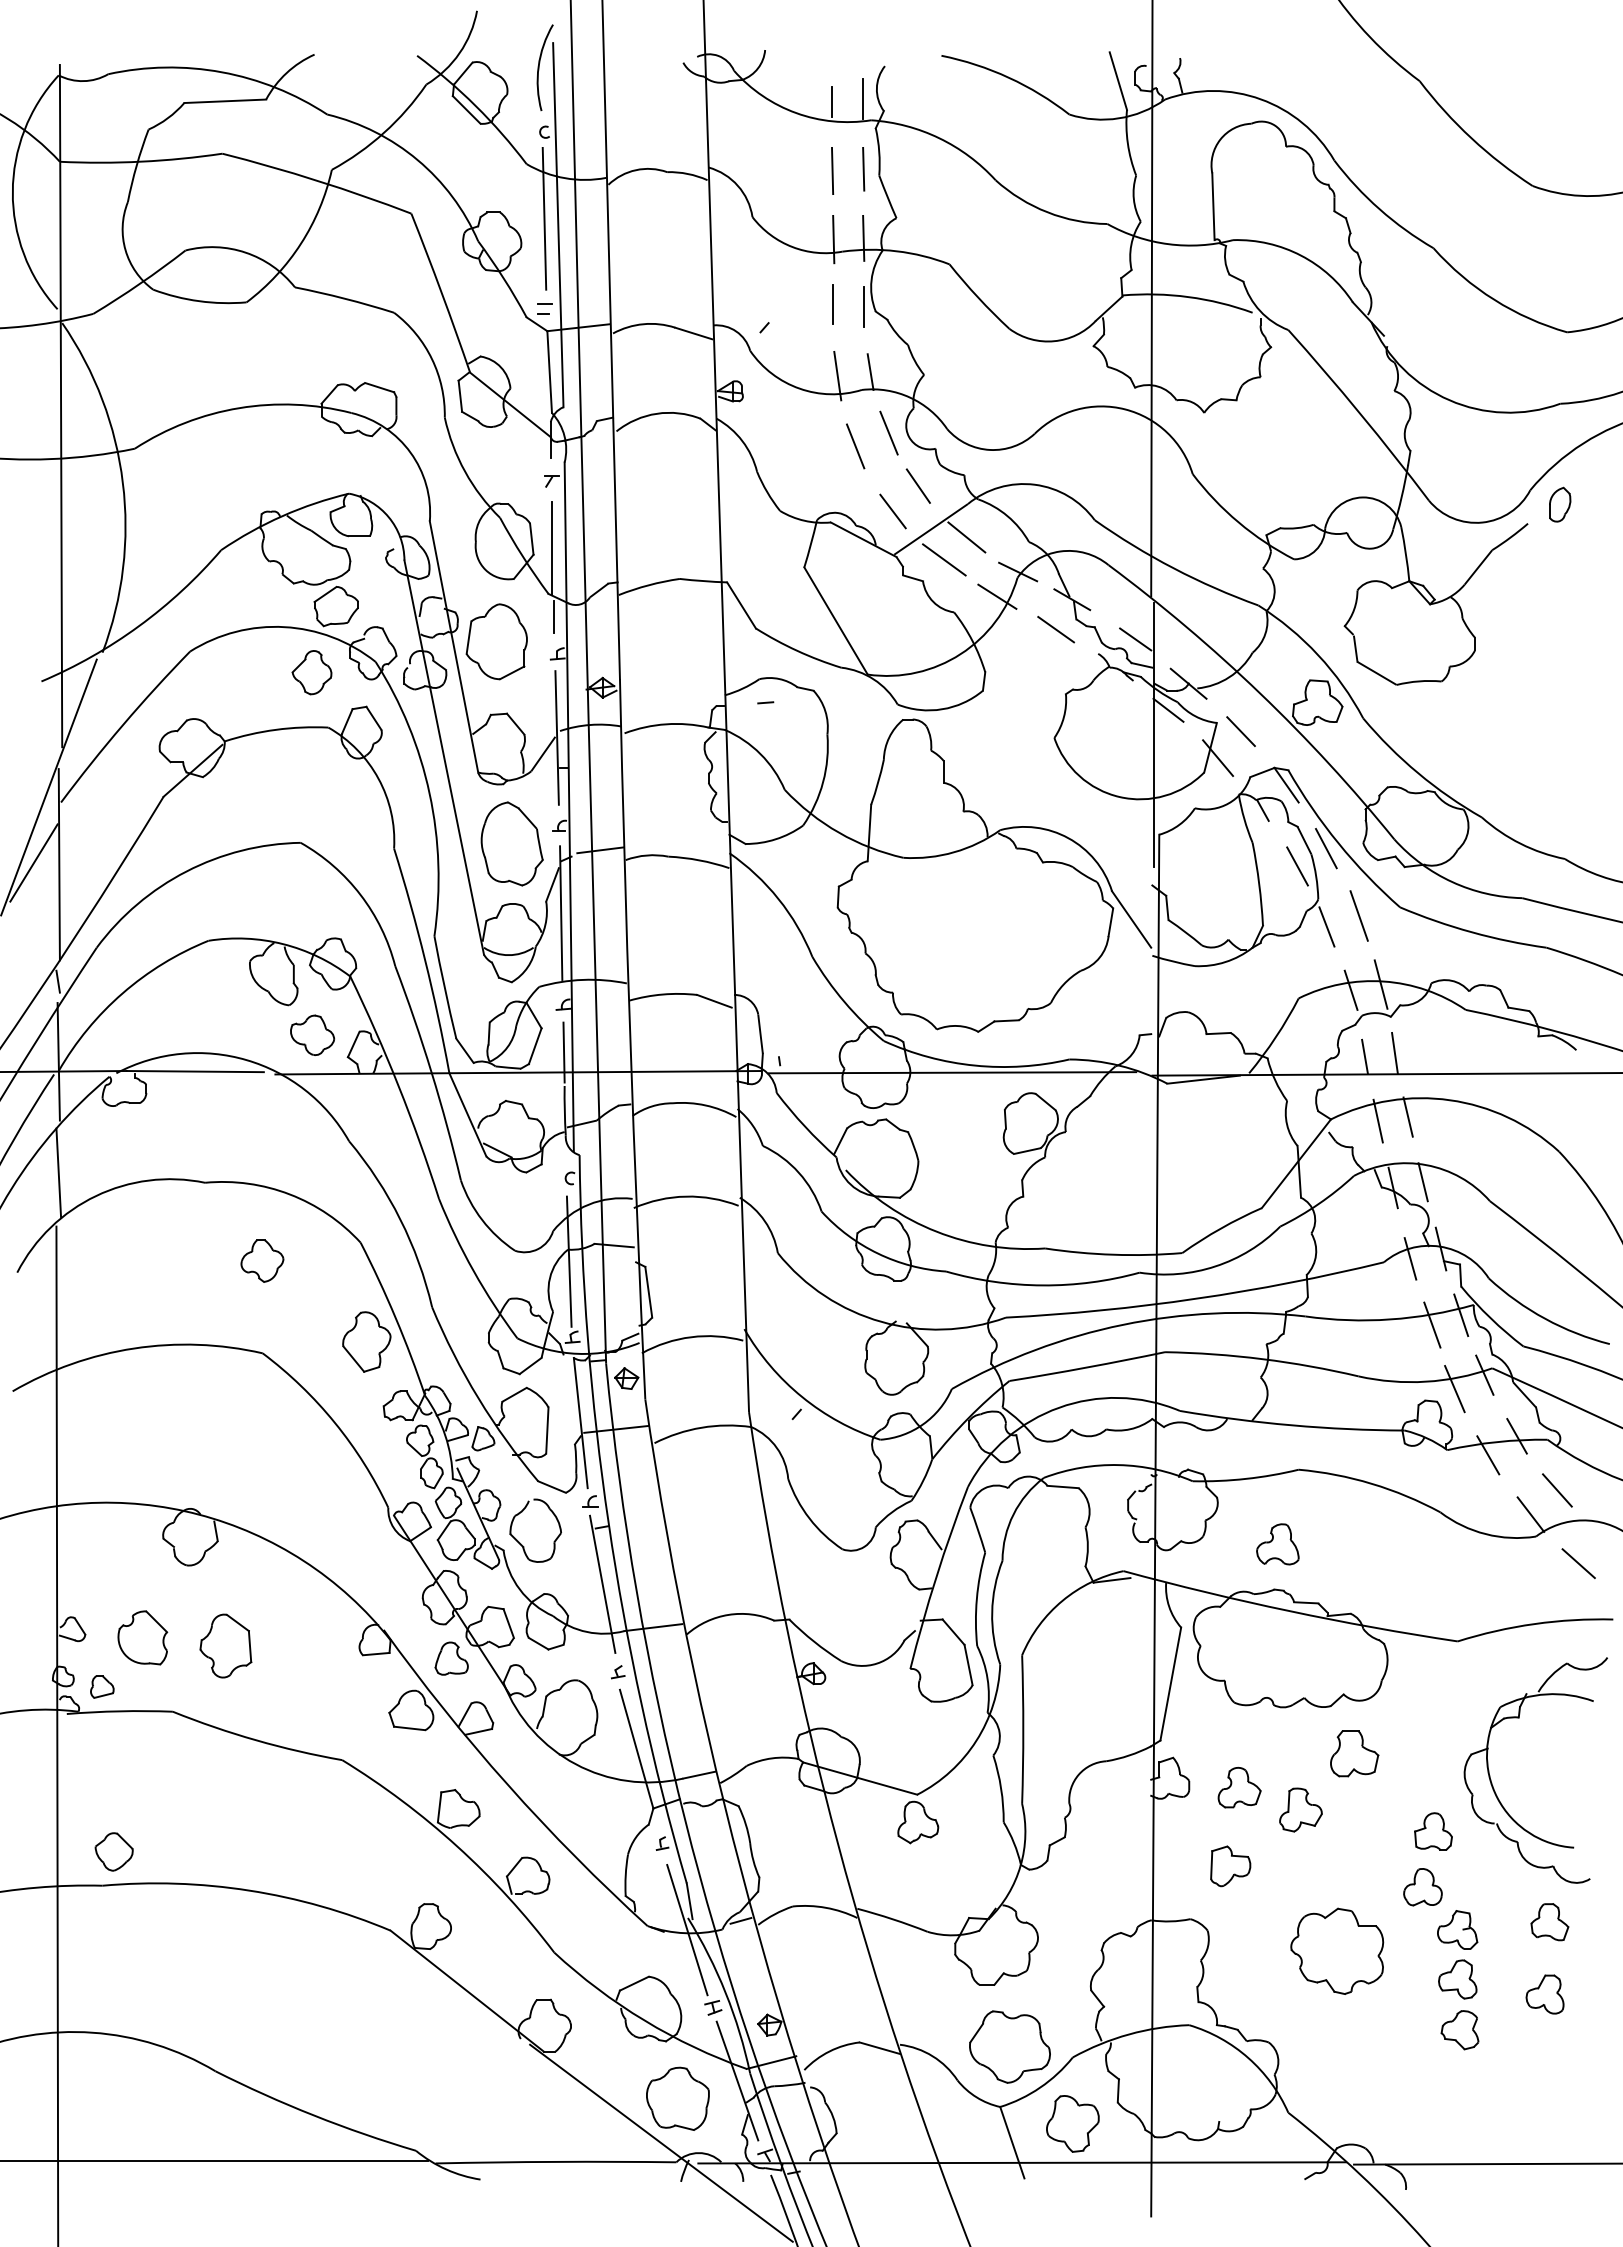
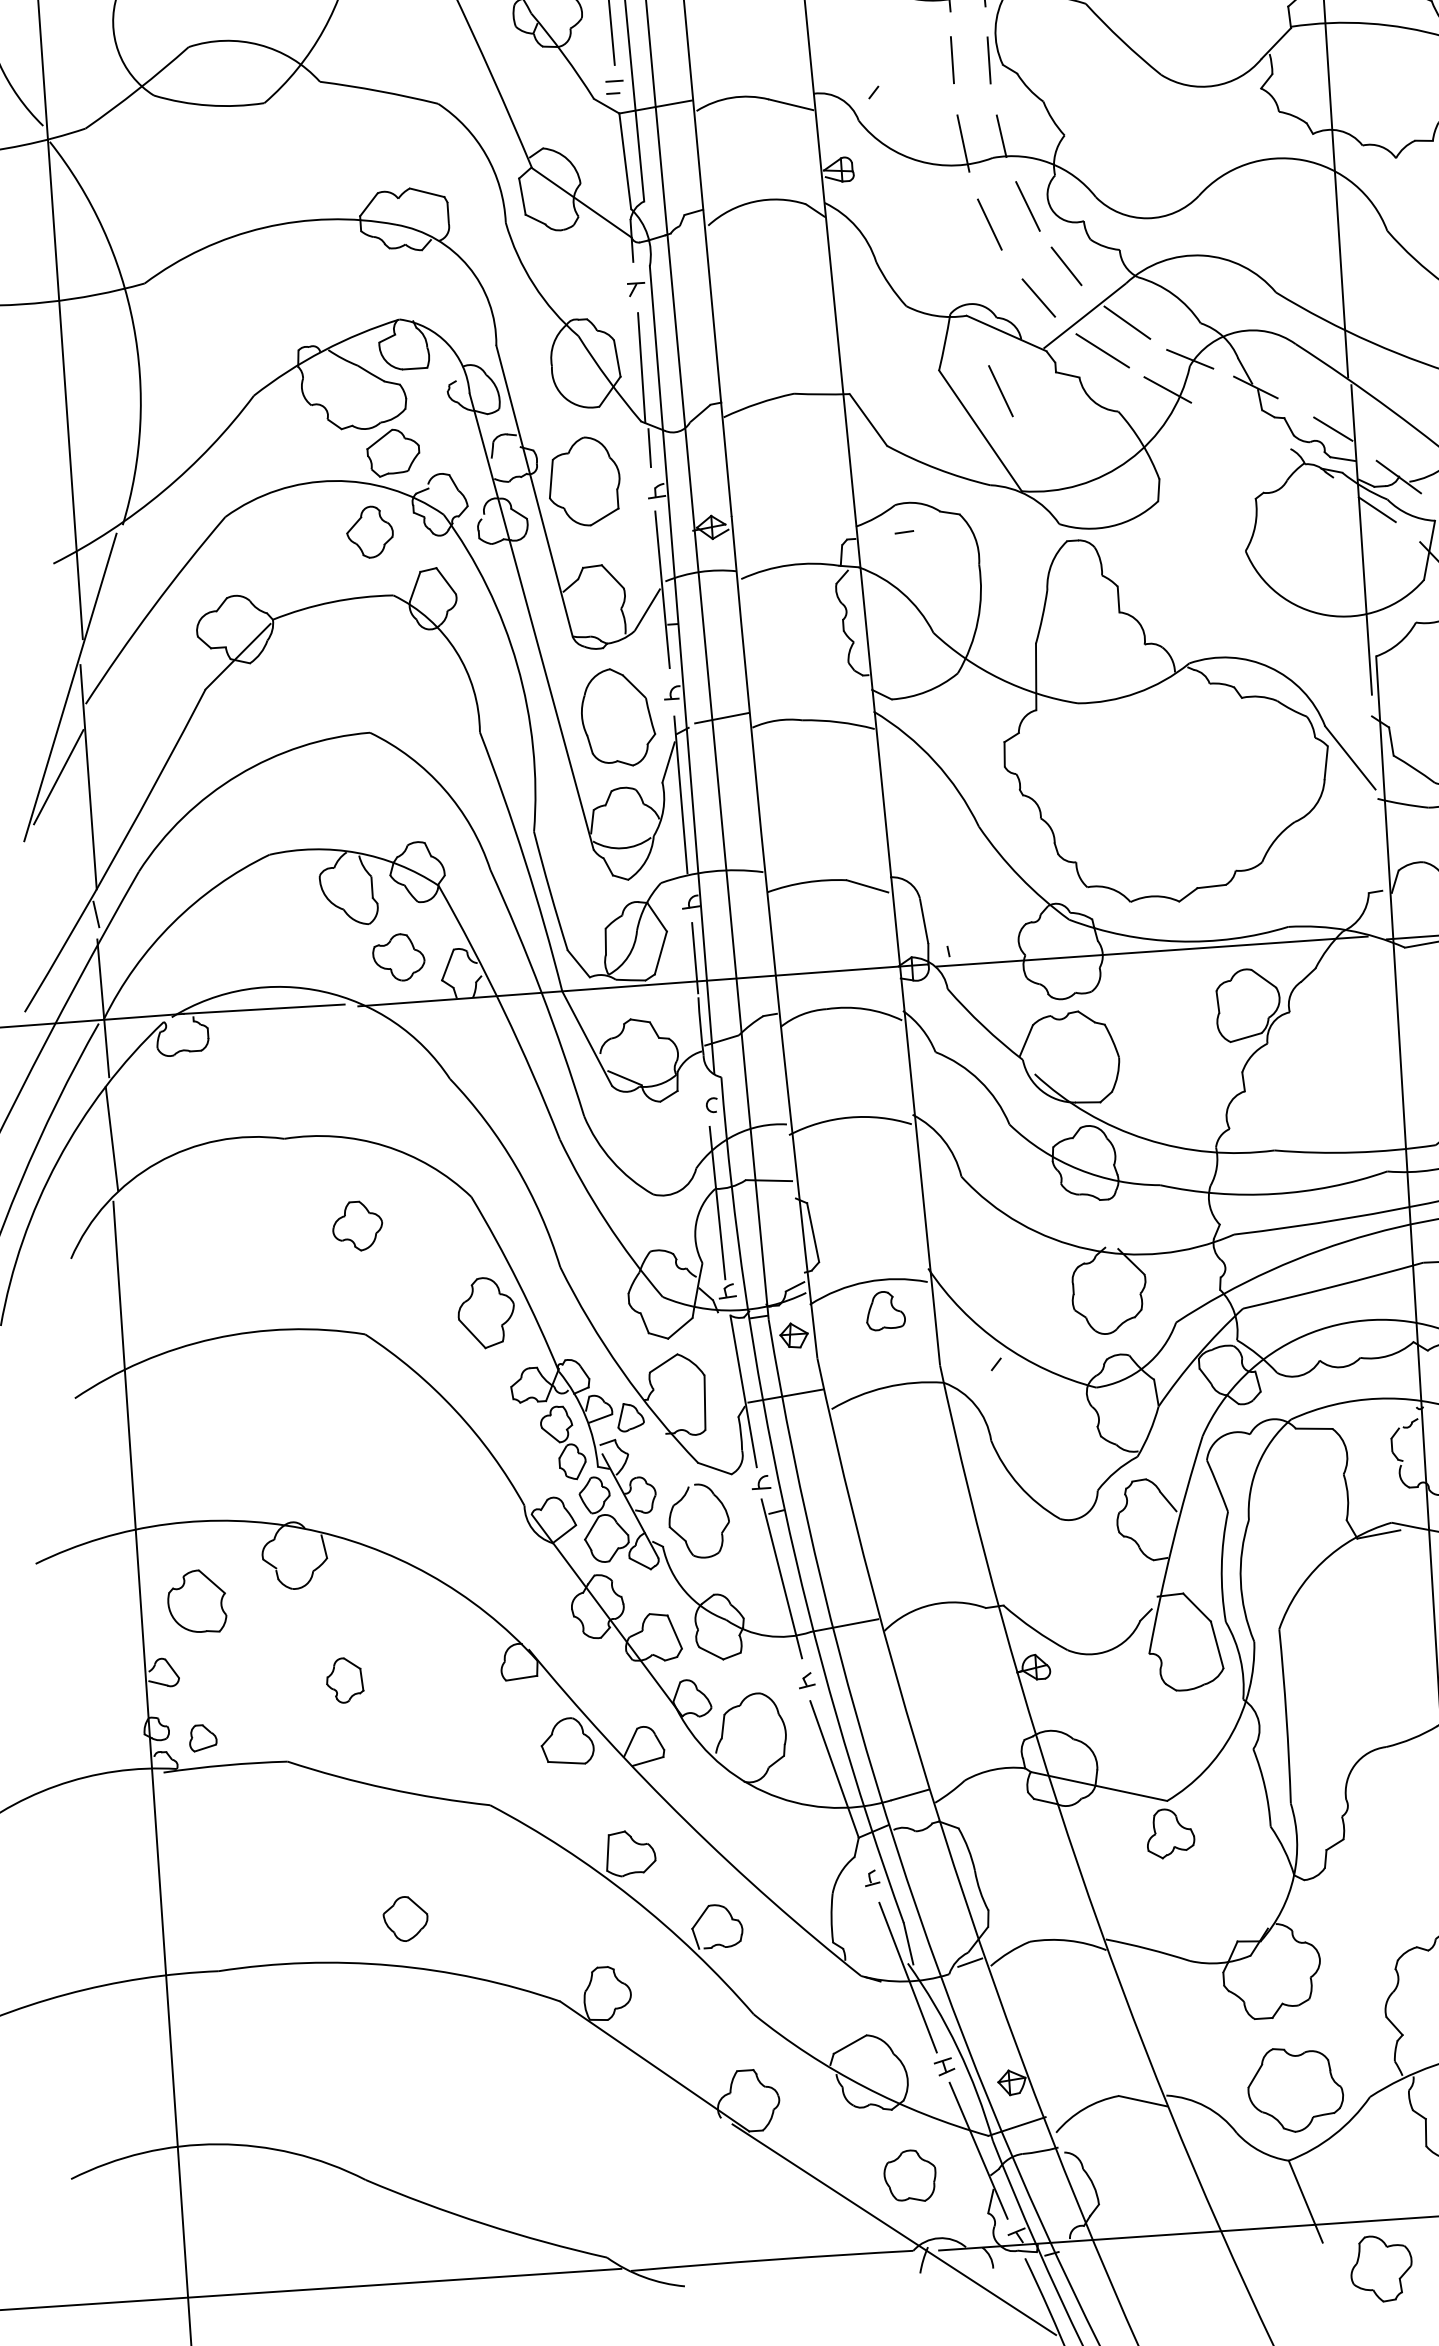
line: (855, 588) -> (1000, 391), added
line: (1056, 629) -> (1239, 423), removed
part: (142, 1637) -> (196, 1601), moved
part: (225, 1645) -> (344, 1679), size x0.6
part: (451, 1658) -> (885, 1310), moved
part: (113, 1851) -> (404, 1918), moved
part: (677, 2098) -> (909, 2175), size x0.7
part: (1072, 2123) -> (1381, 2268), moved

